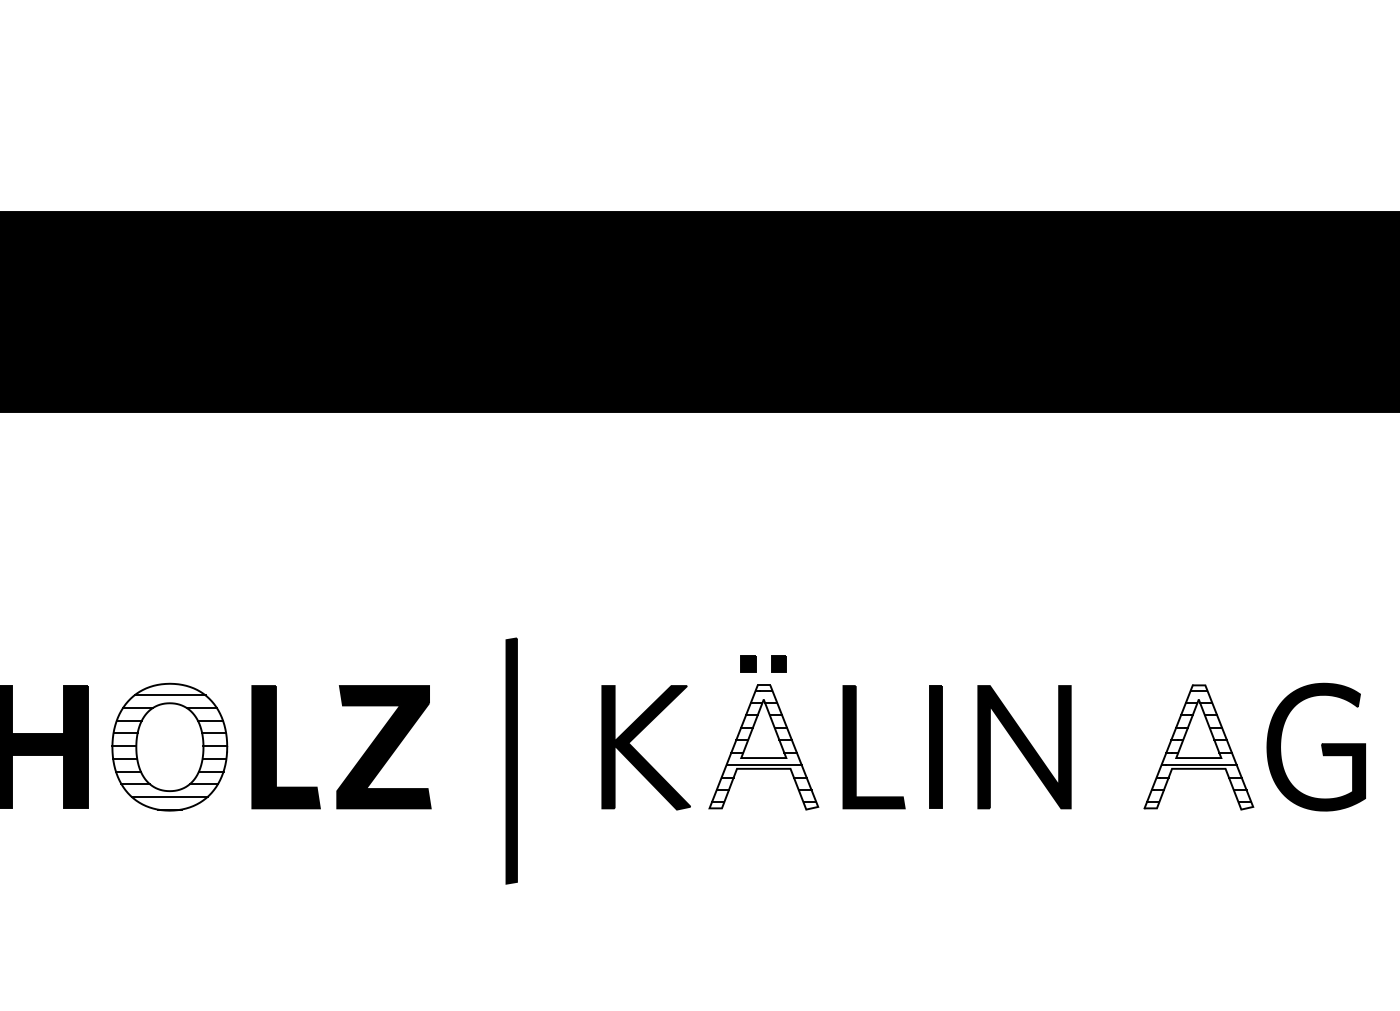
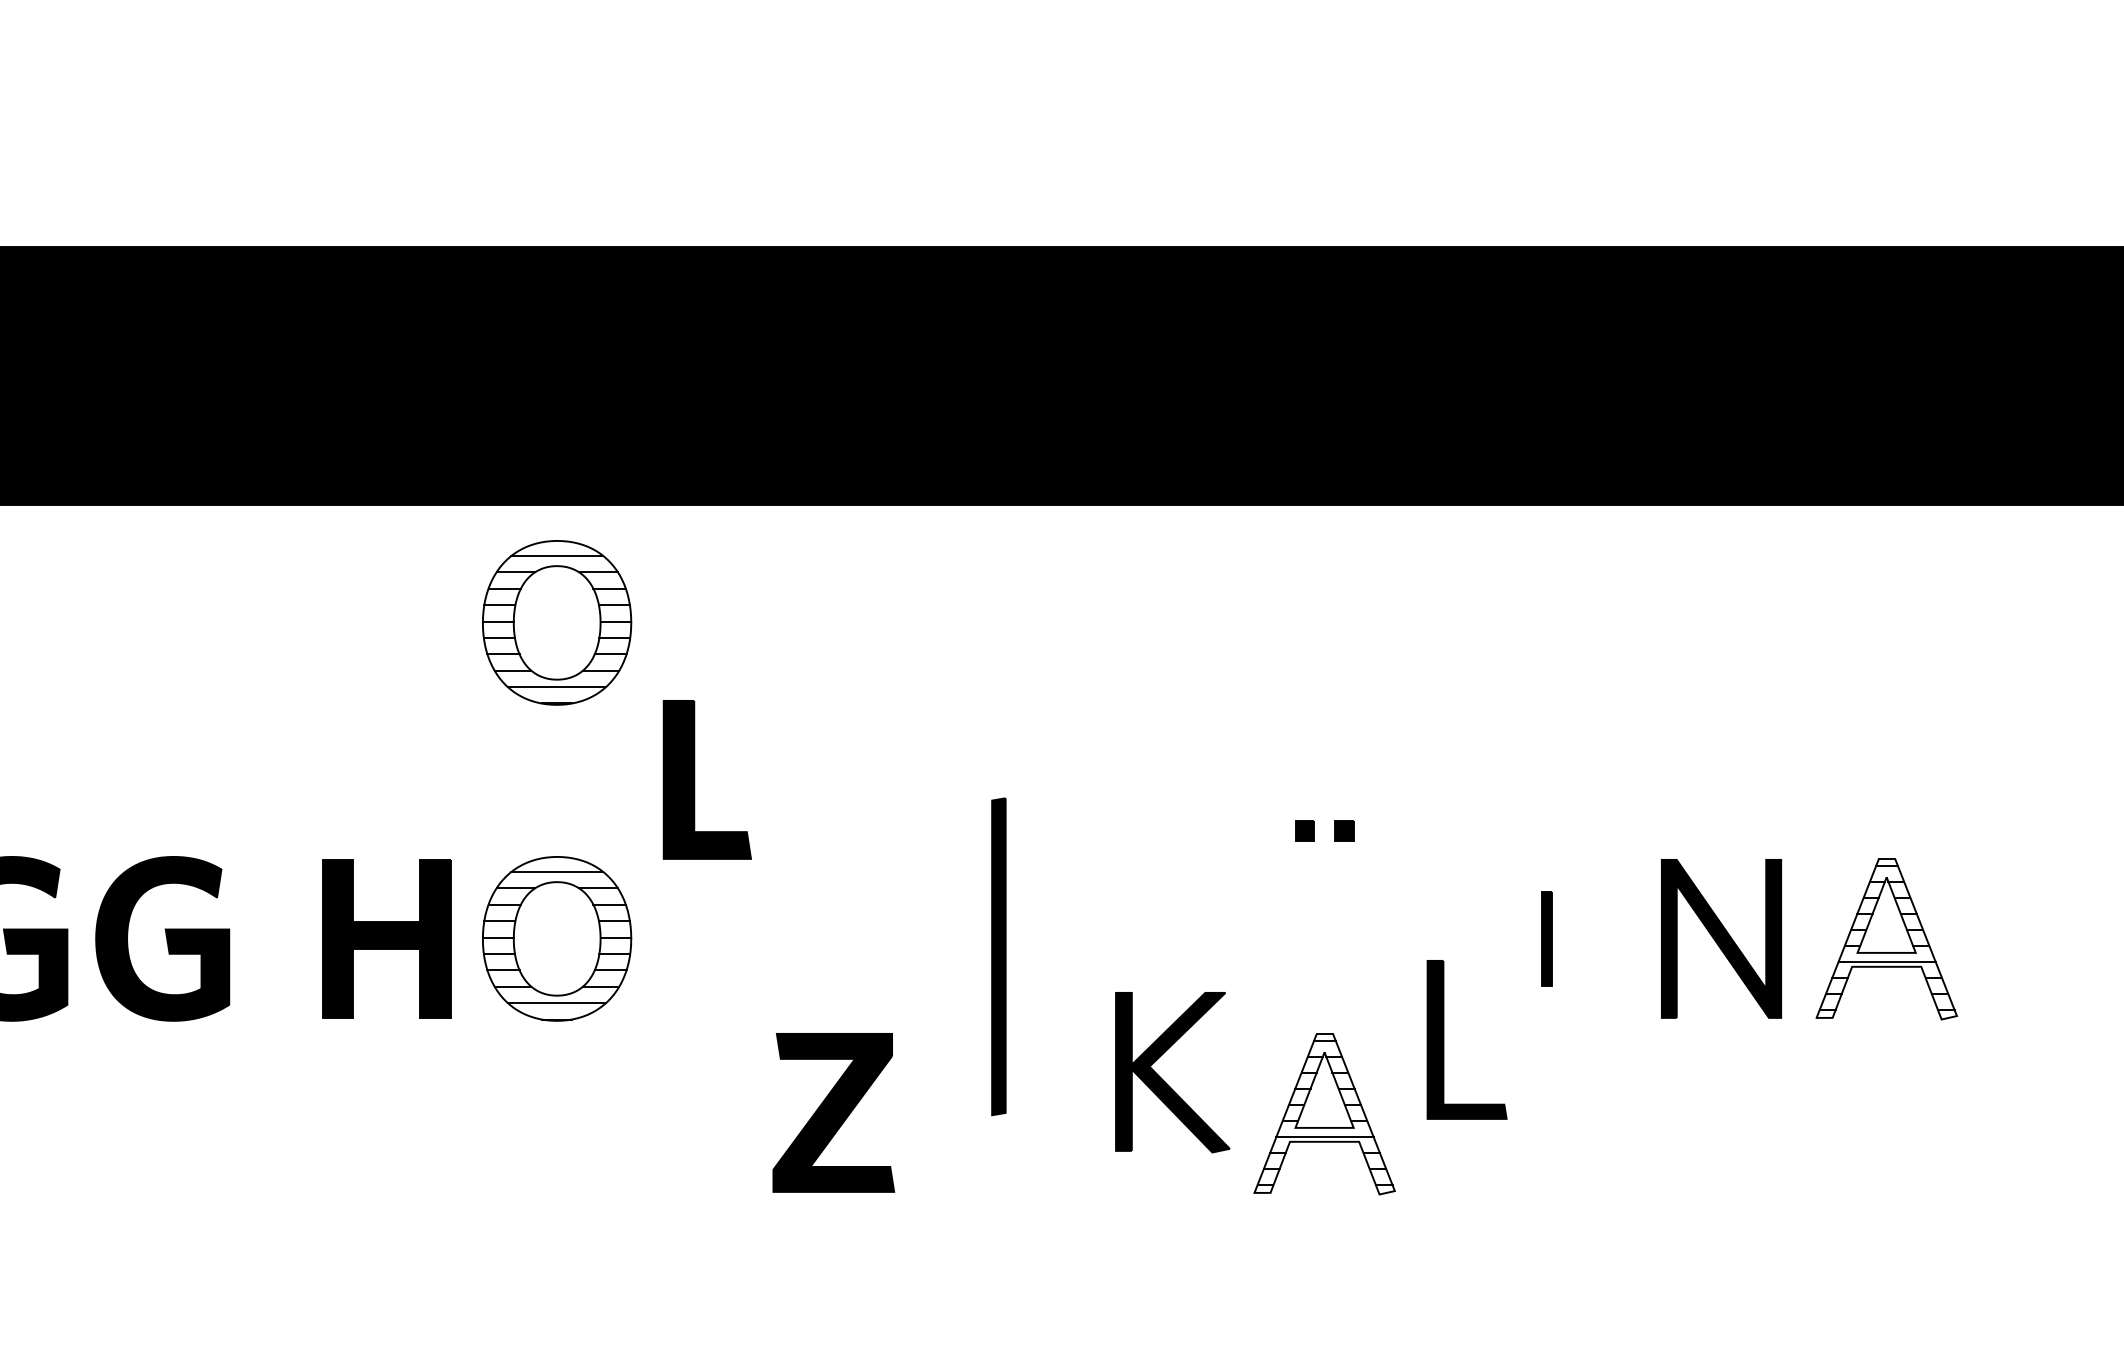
part: (170, 502) -> (557, 622), added
part: (276, 746) -> (695, 779), moved
part: (383, 746) -> (833, 1112), moved
part: (856, 746) -> (1444, 1039), moved
part: (935, 746) -> (1546, 938), size x0.6
part: (1024, 746) -> (1721, 938), moved
part: (1321, 746) -> (2045, 938), removed
part: (763, 747) -> (1324, 1114), moved
part: (639, 753) -> (1164, 1080), moved

